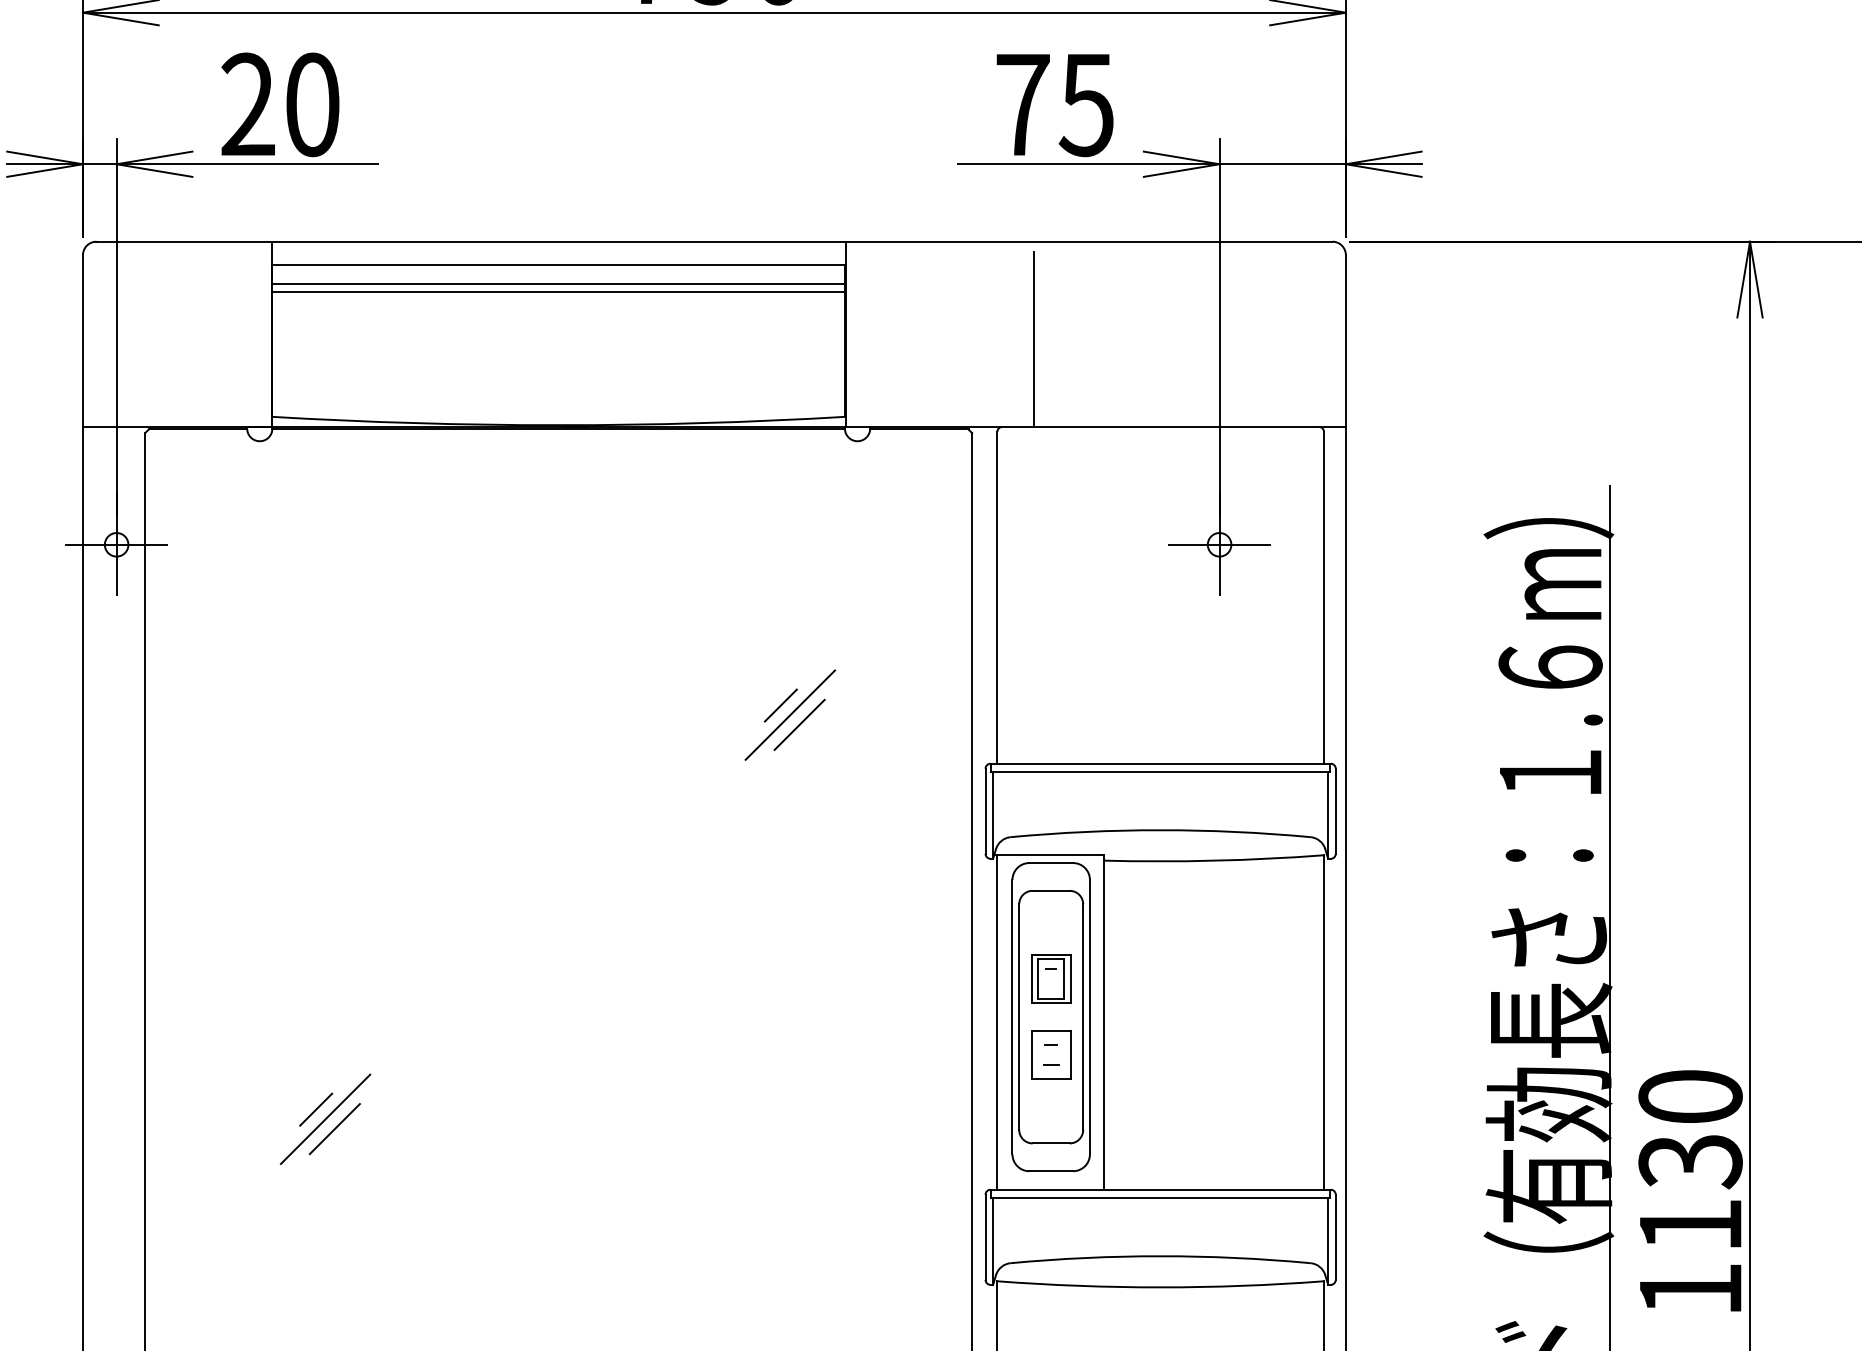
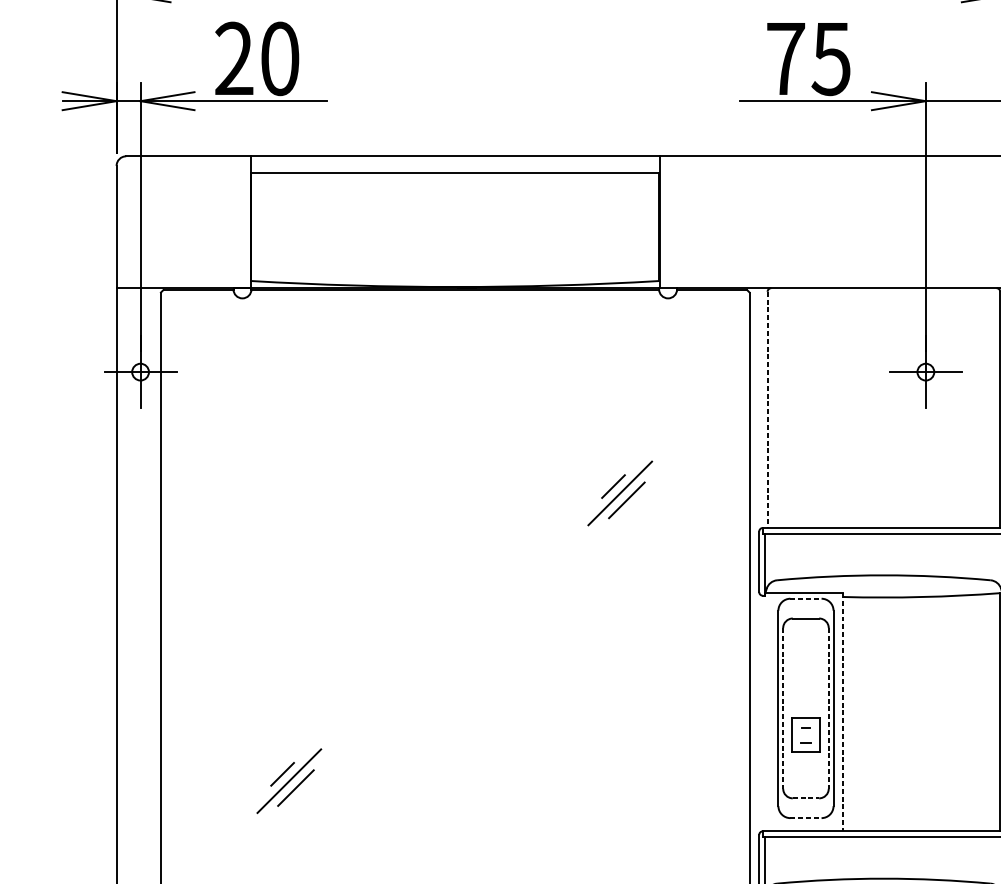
line: (558, 283) -> (455, 186), removed
line: (558, 292) -> (455, 192), removed
line: (1034, 338) -> (794, 225), removed
line: (997, 597) -> (767, 409), solid -> dashed
line: (1051, 863) -> (806, 599), solid -> dashed
part: (1051, 978) -> (806, 680), removed
line: (1019, 1017) -> (783, 708), solid -> dashed
line: (1083, 1017) -> (828, 708), solid -> dashed
line: (997, 1022) -> (767, 712), removed
line: (1103, 1022) -> (843, 712), solid -> dashed
line: (1051, 1143) -> (806, 798), solid -> dashed
line: (1051, 1171) -> (806, 818), solid -> dashed

